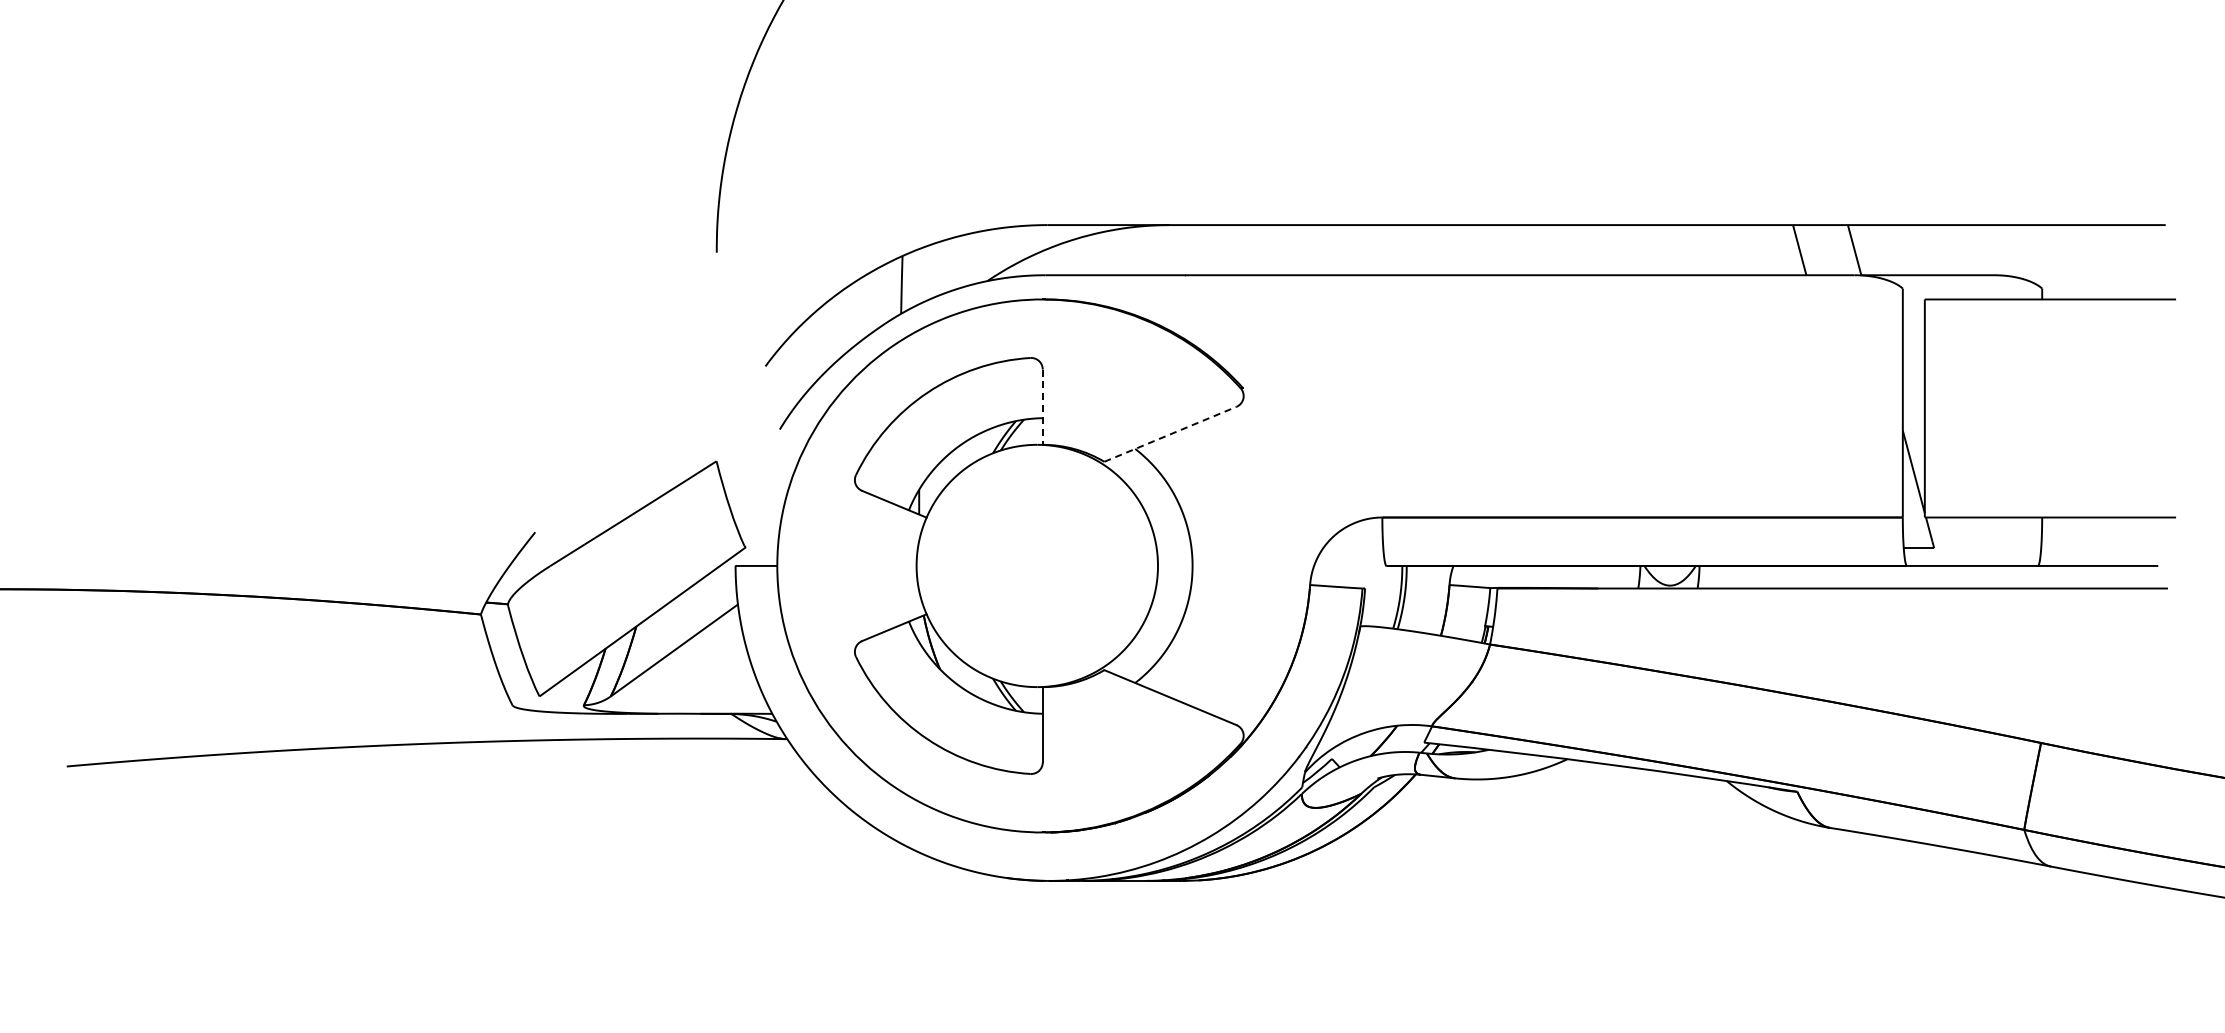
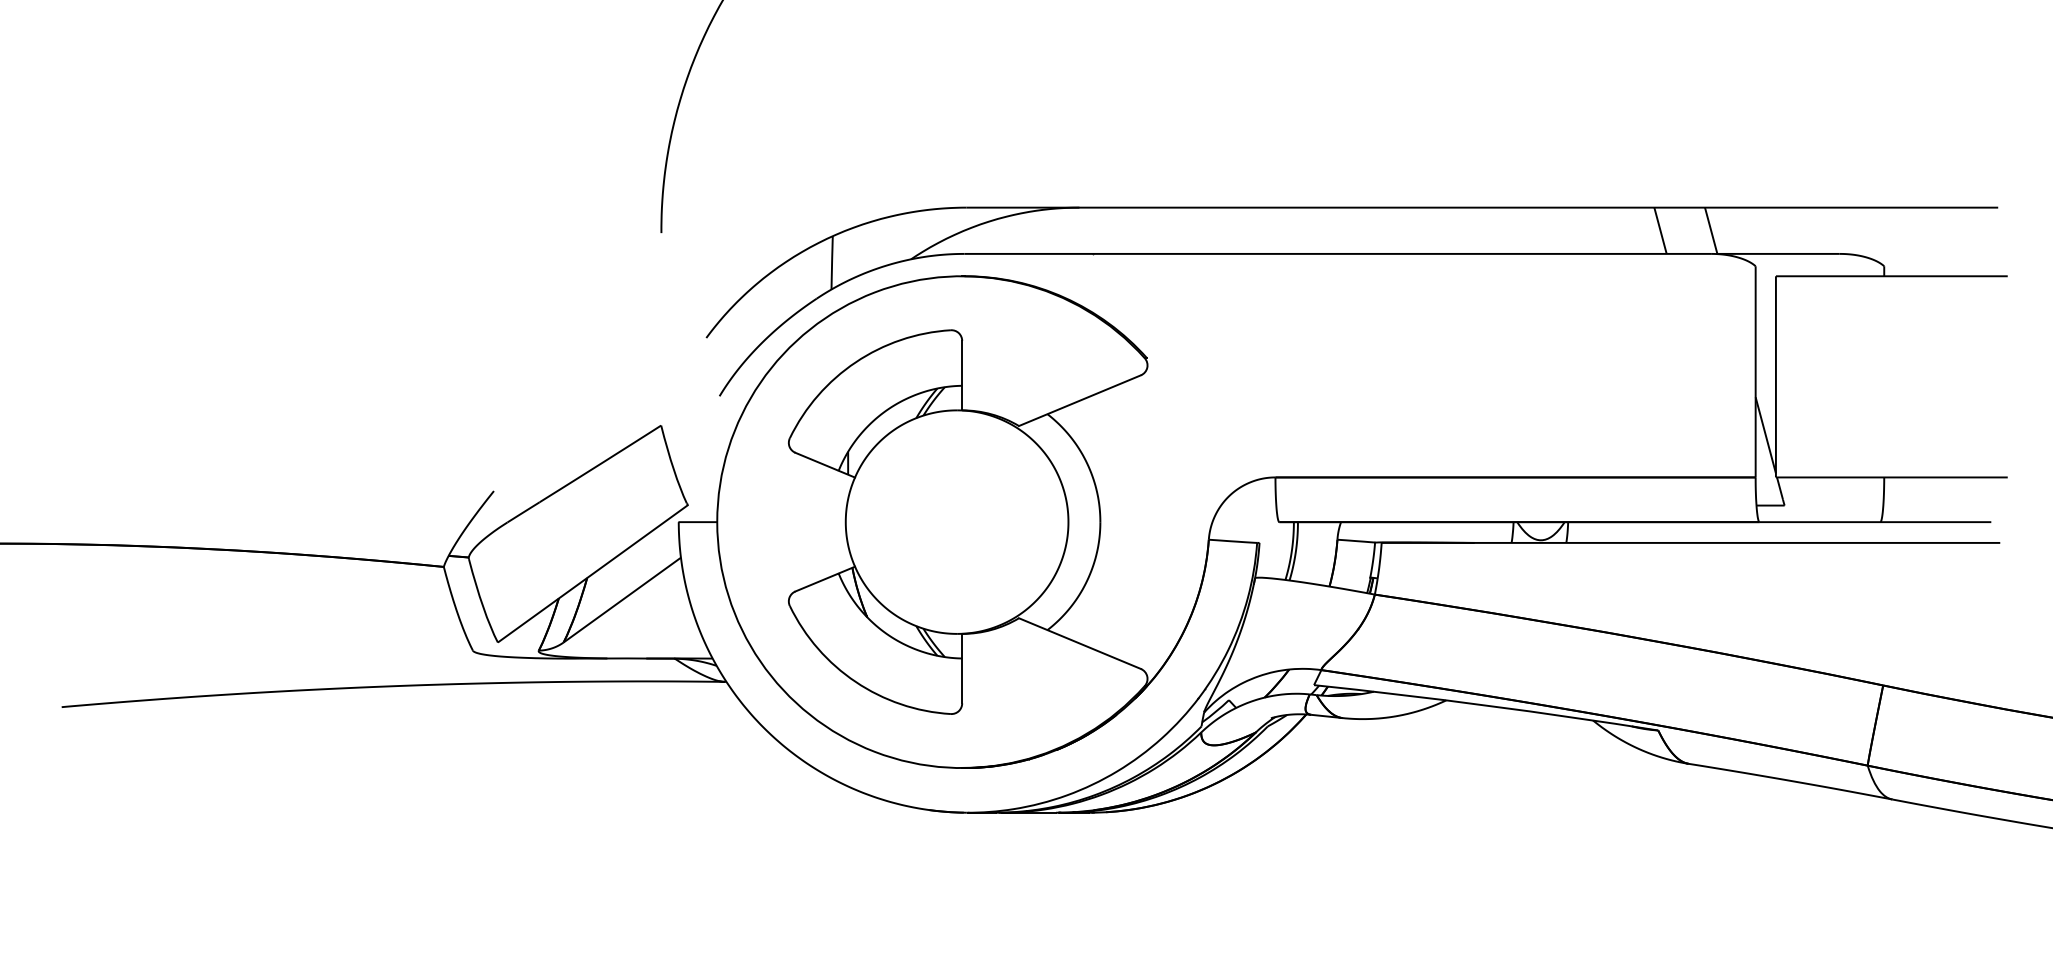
line: (1042, 407) -> (961, 375), dashed -> solid
line: (1170, 434) -> (1080, 400), dashed -> solid

